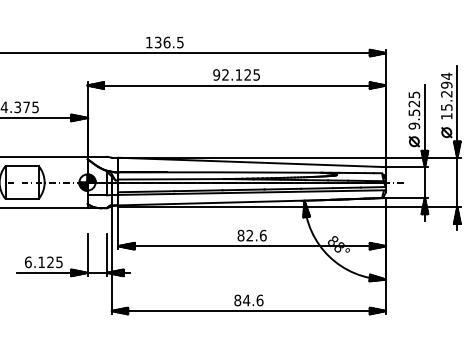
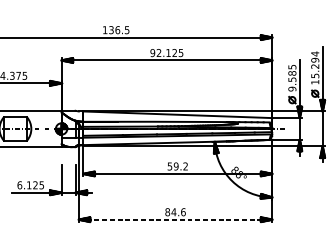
text: (414, 103) -> (292, 73), 9.525 -> 9.585
text: (251, 235) -> (177, 166), 82.6 -> 59.2
line: (249, 311) -> (175, 220), solid -> dashed

